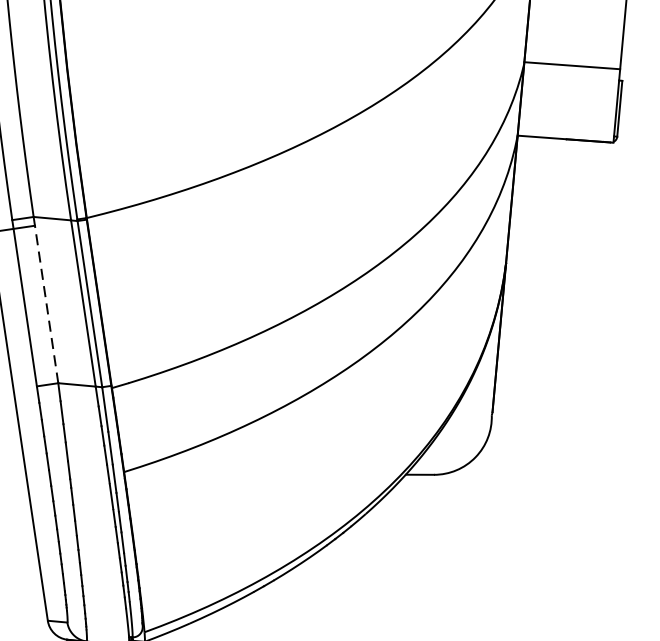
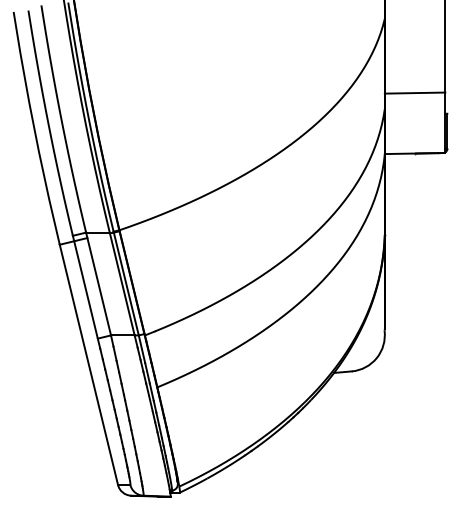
line: (571, 64) -> (414, 92), moved
line: (45, 300) -> (98, 284), dashed -> solid

